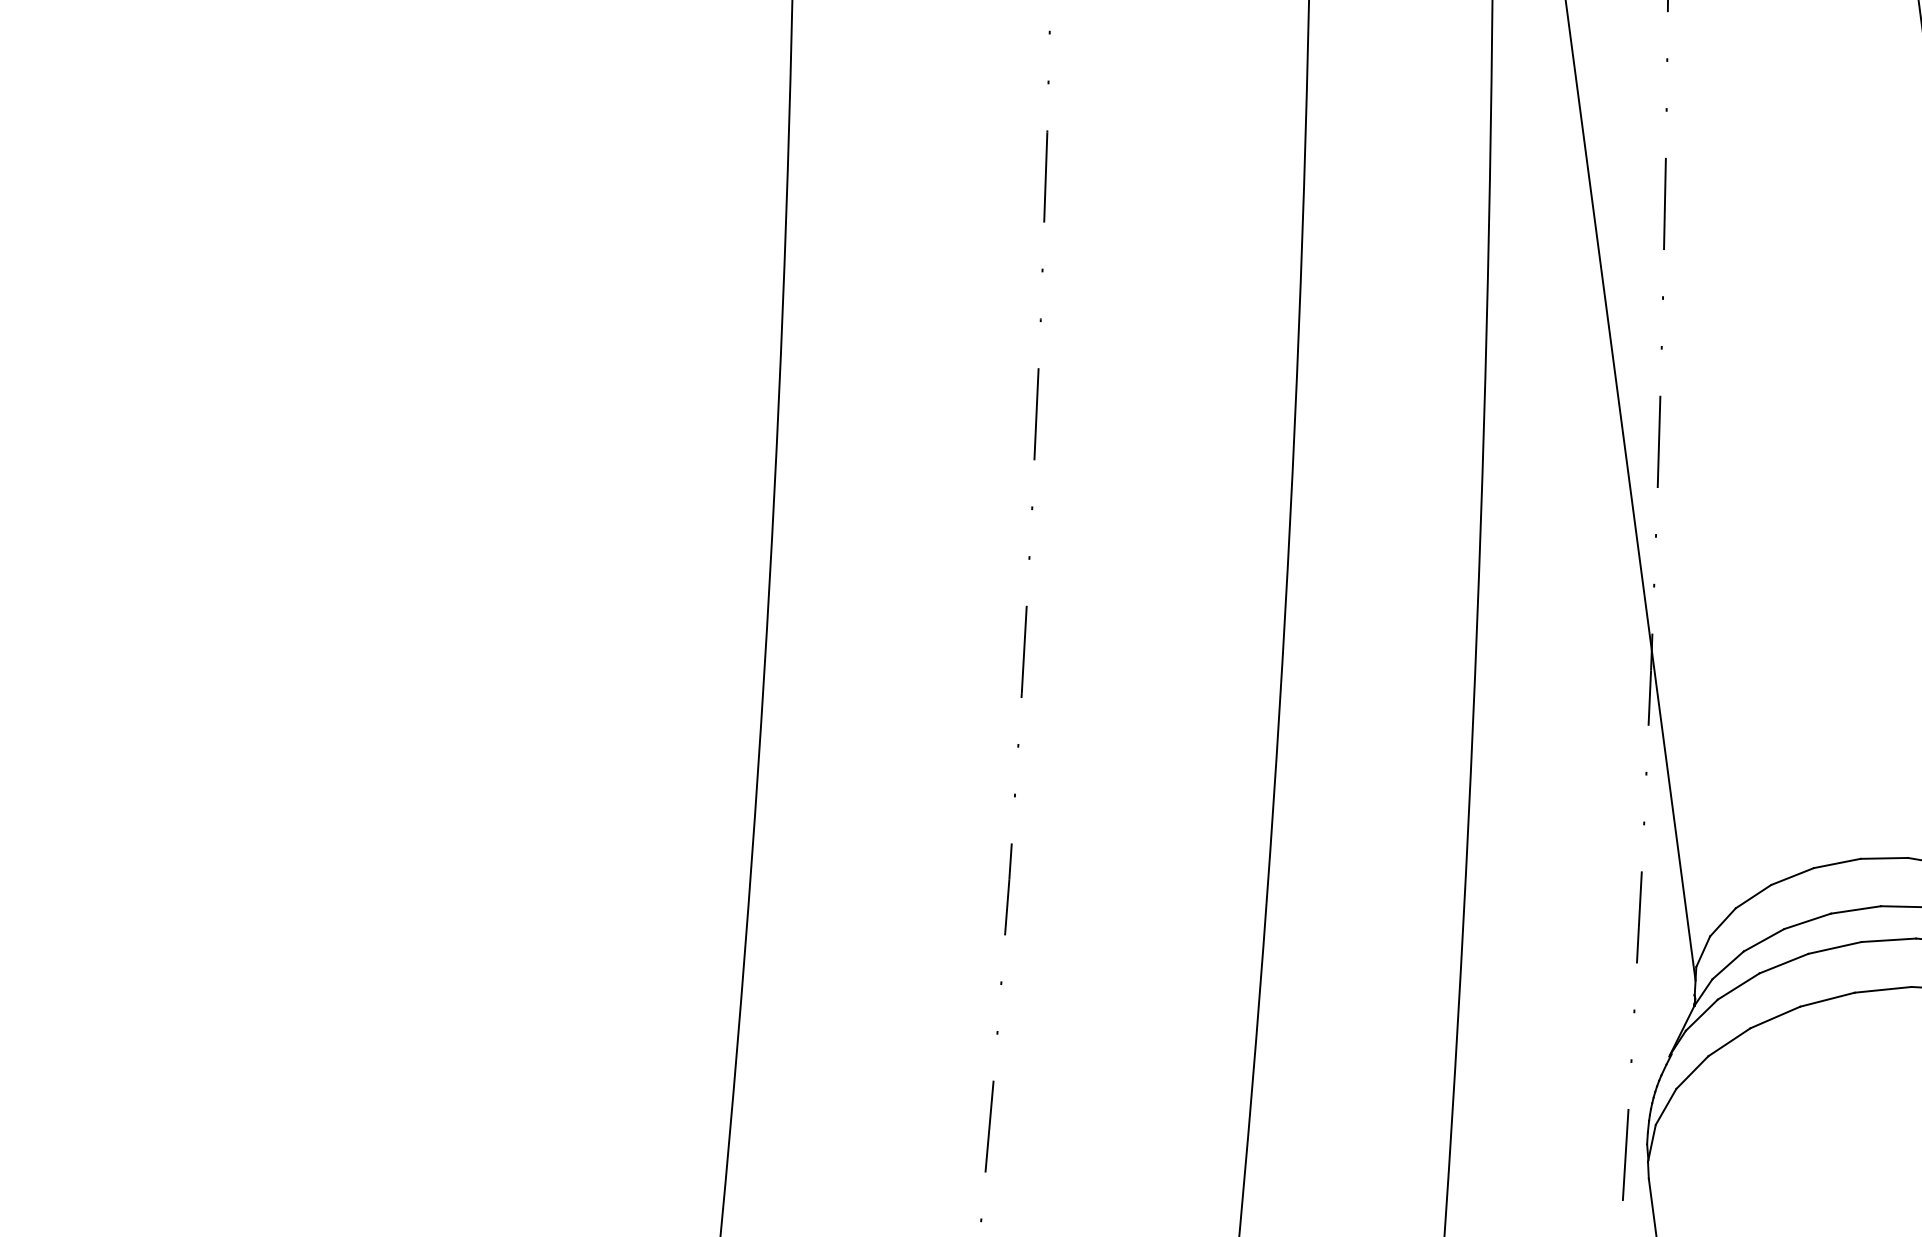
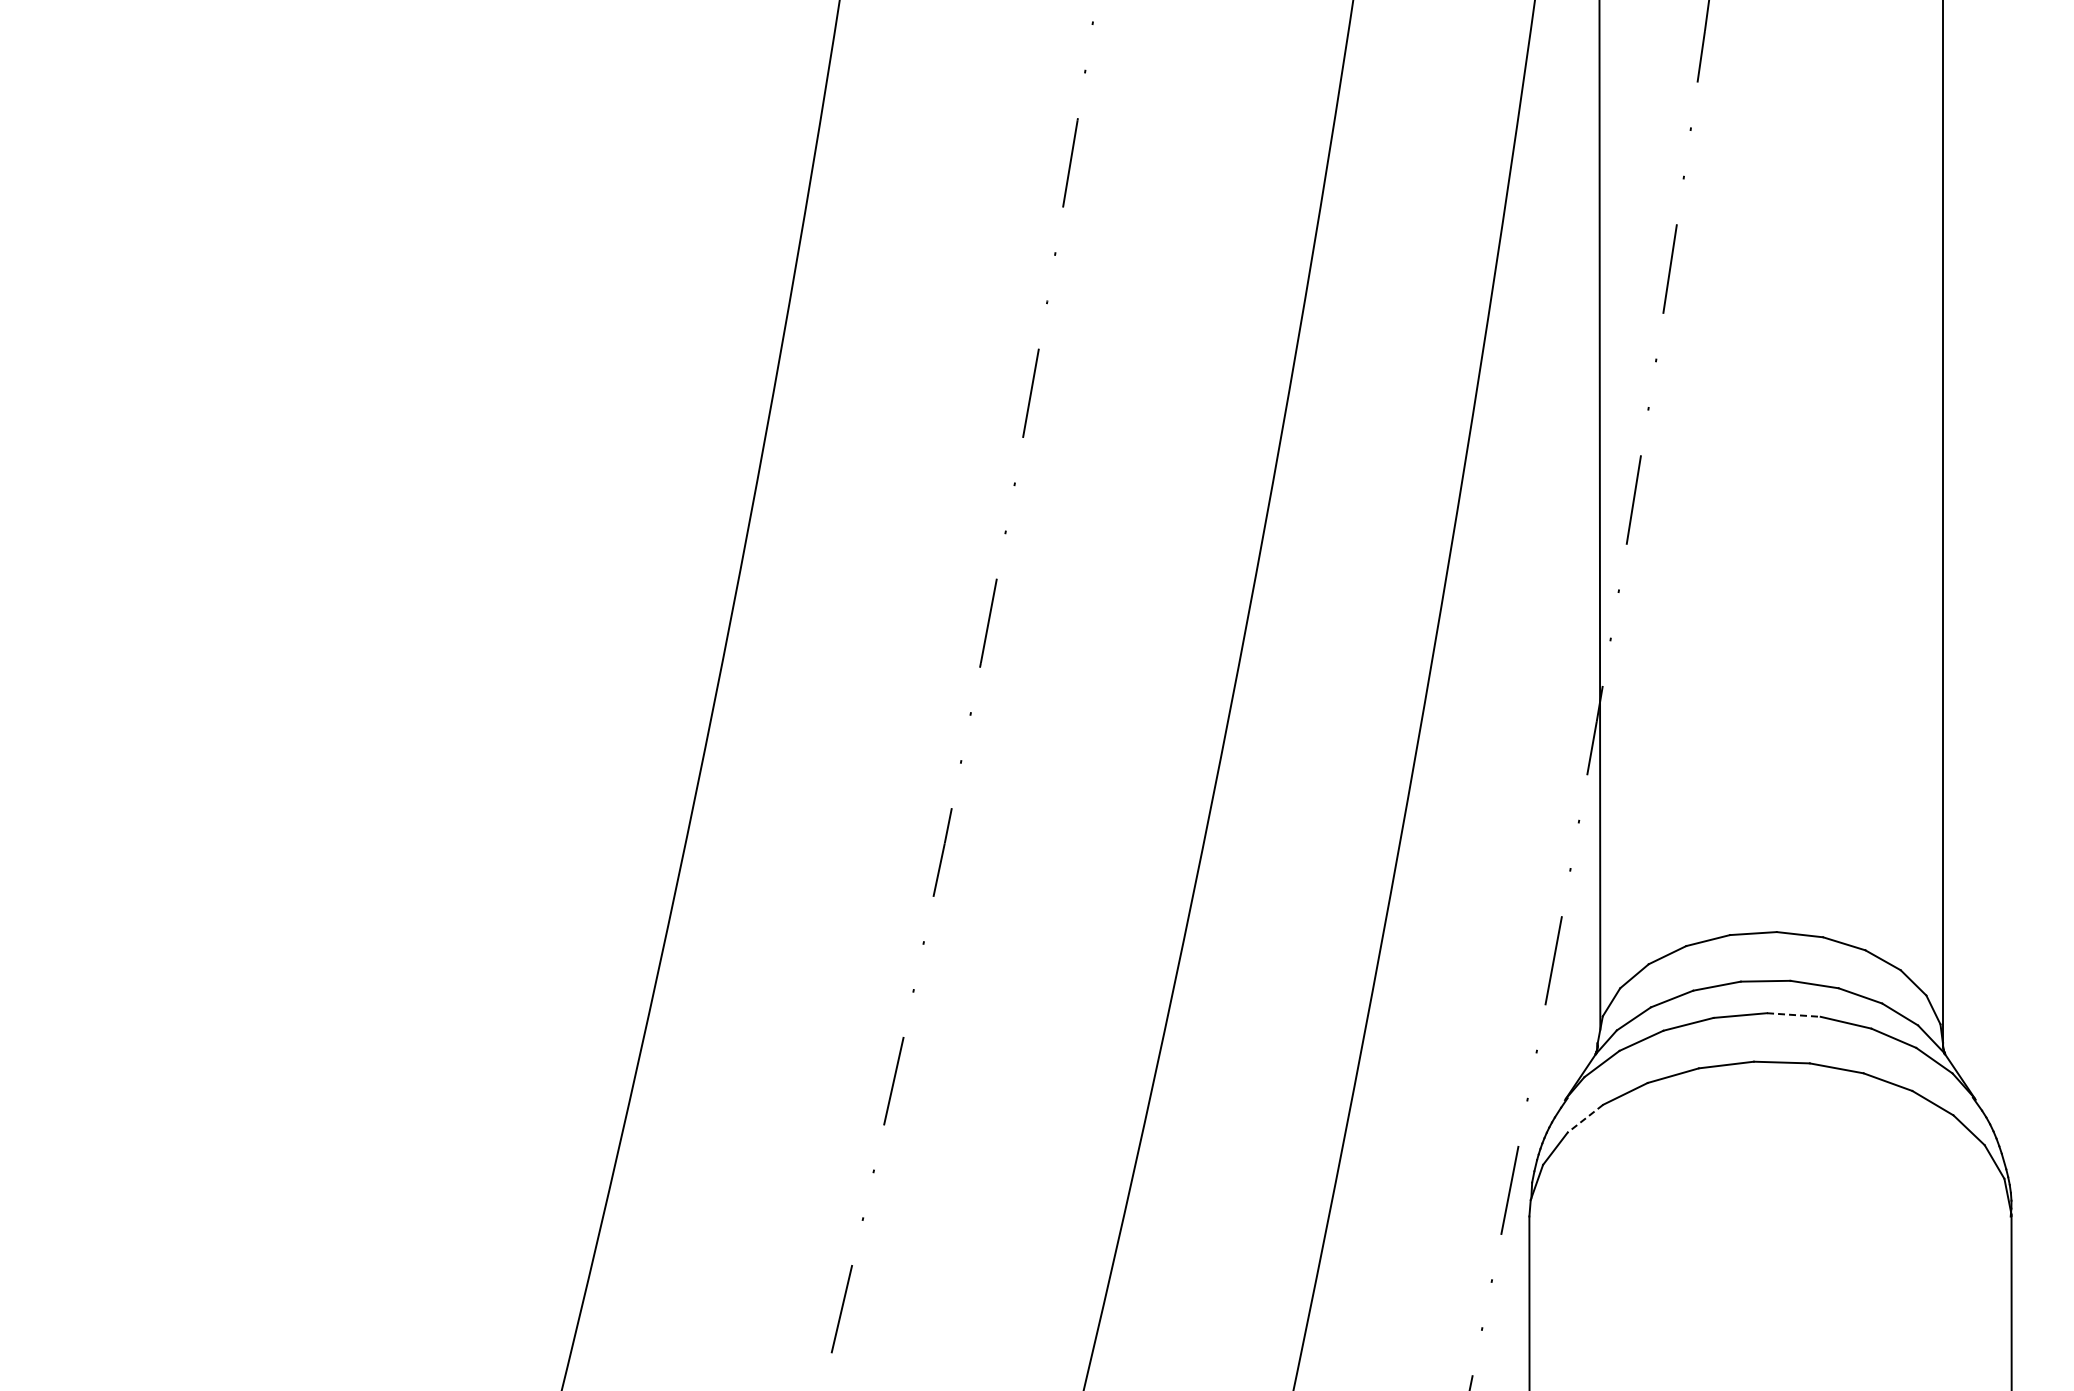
line: (1888, 940) -> (1793, 1015), solid -> dashed
line: (1692, 1072) -> (1585, 1118), solid -> dashed

